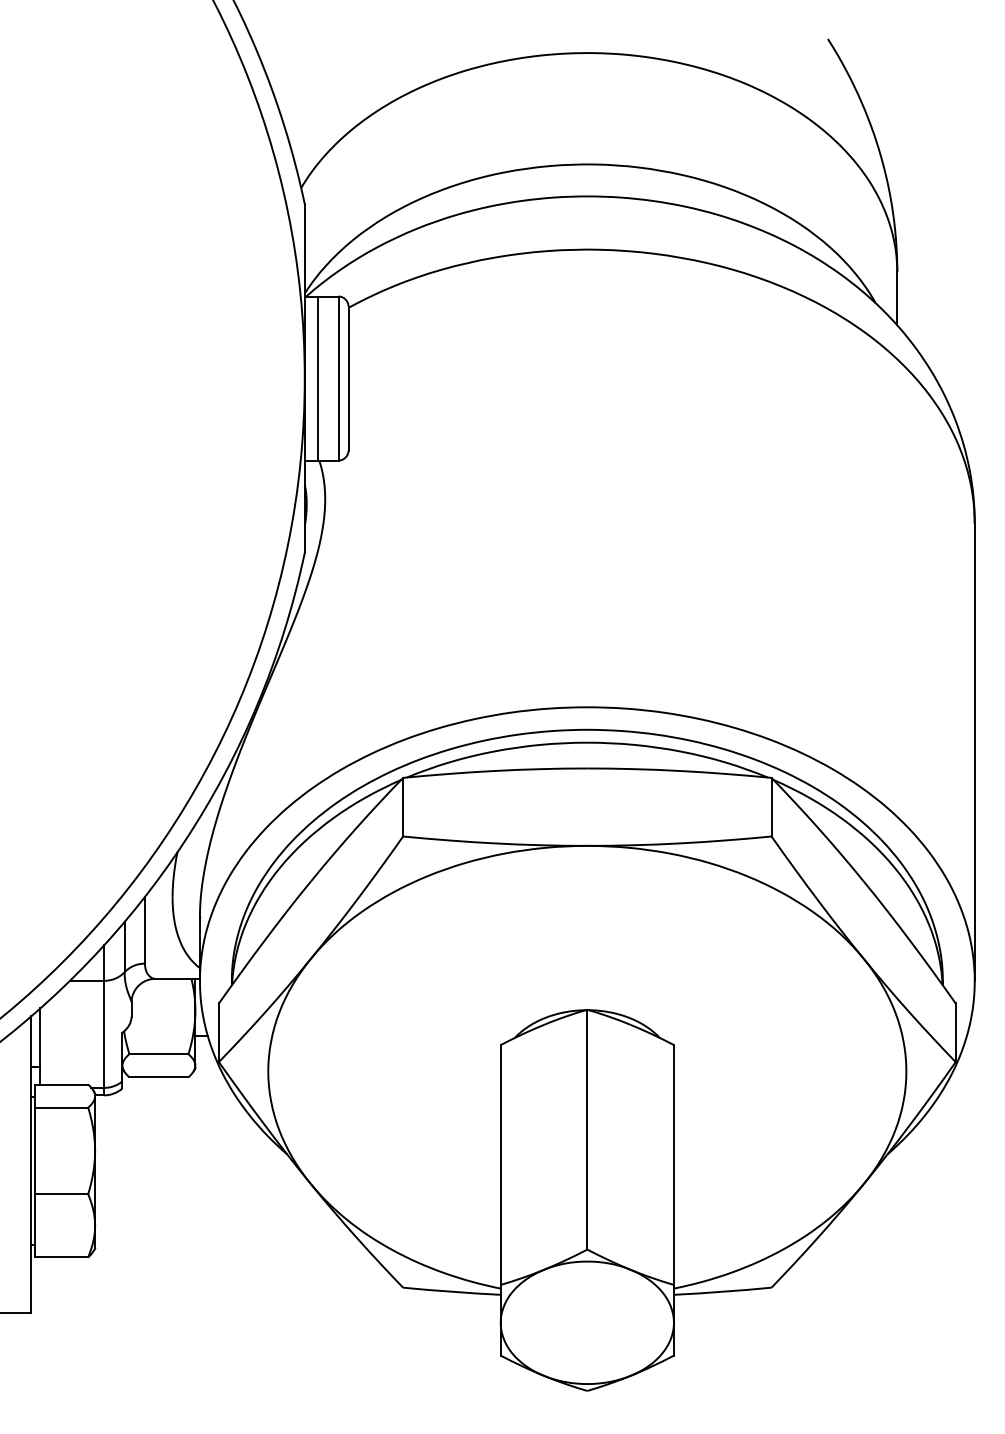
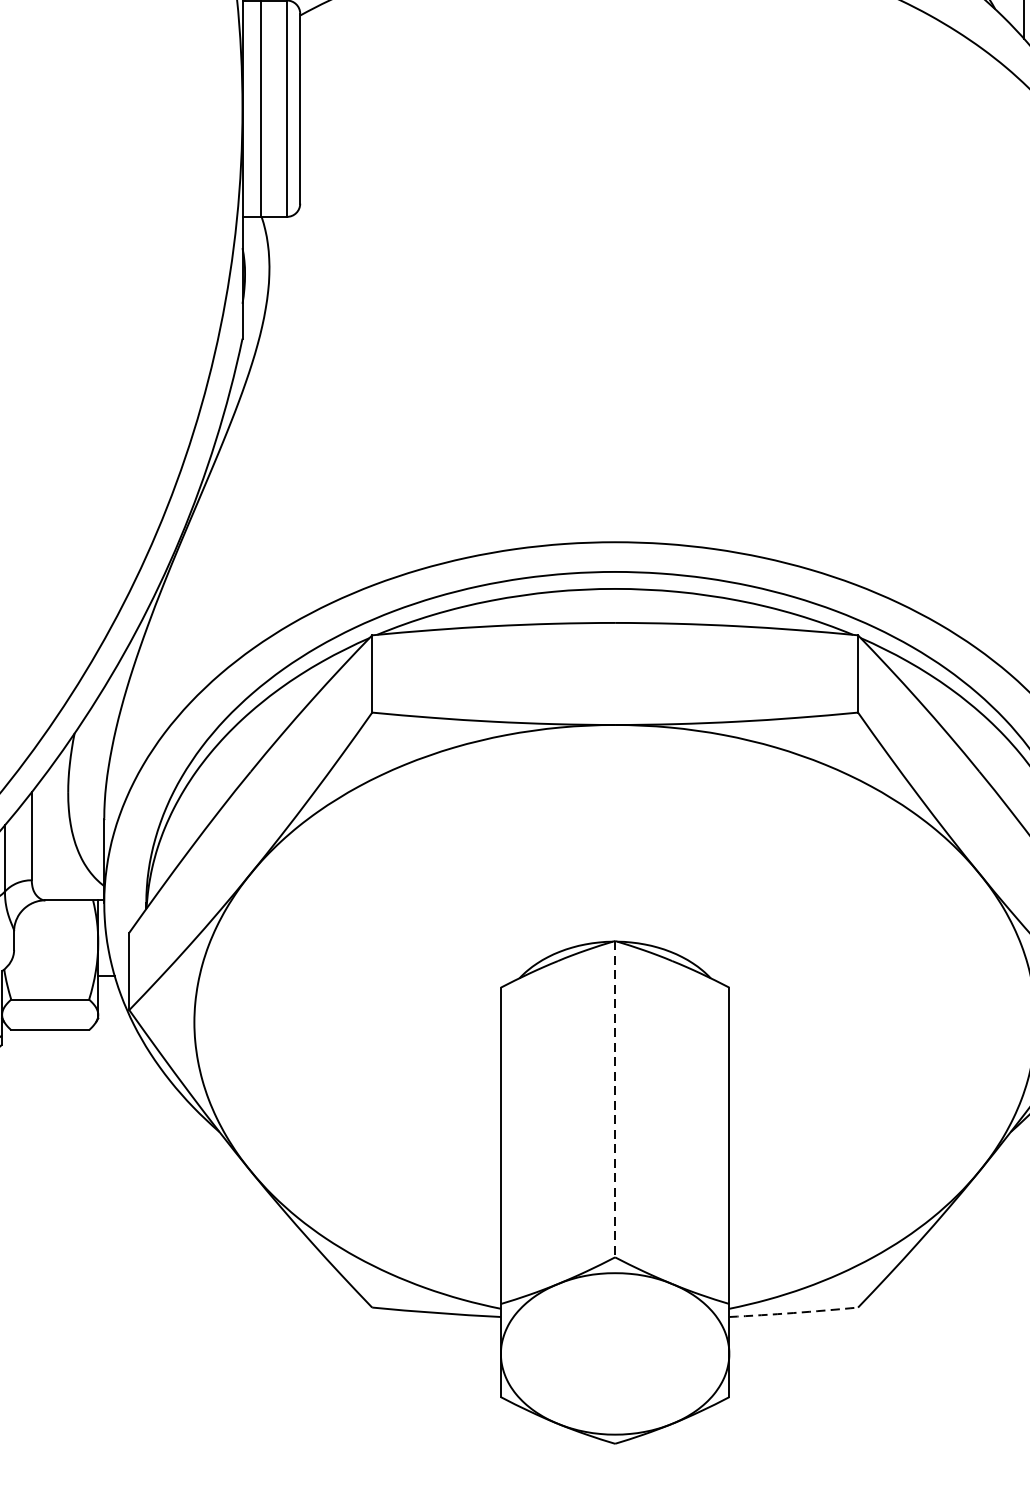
line: (587, 1129) -> (615, 1098), solid -> dashed
arc: (722, 1291) -> (793, 1312), solid -> dashed

